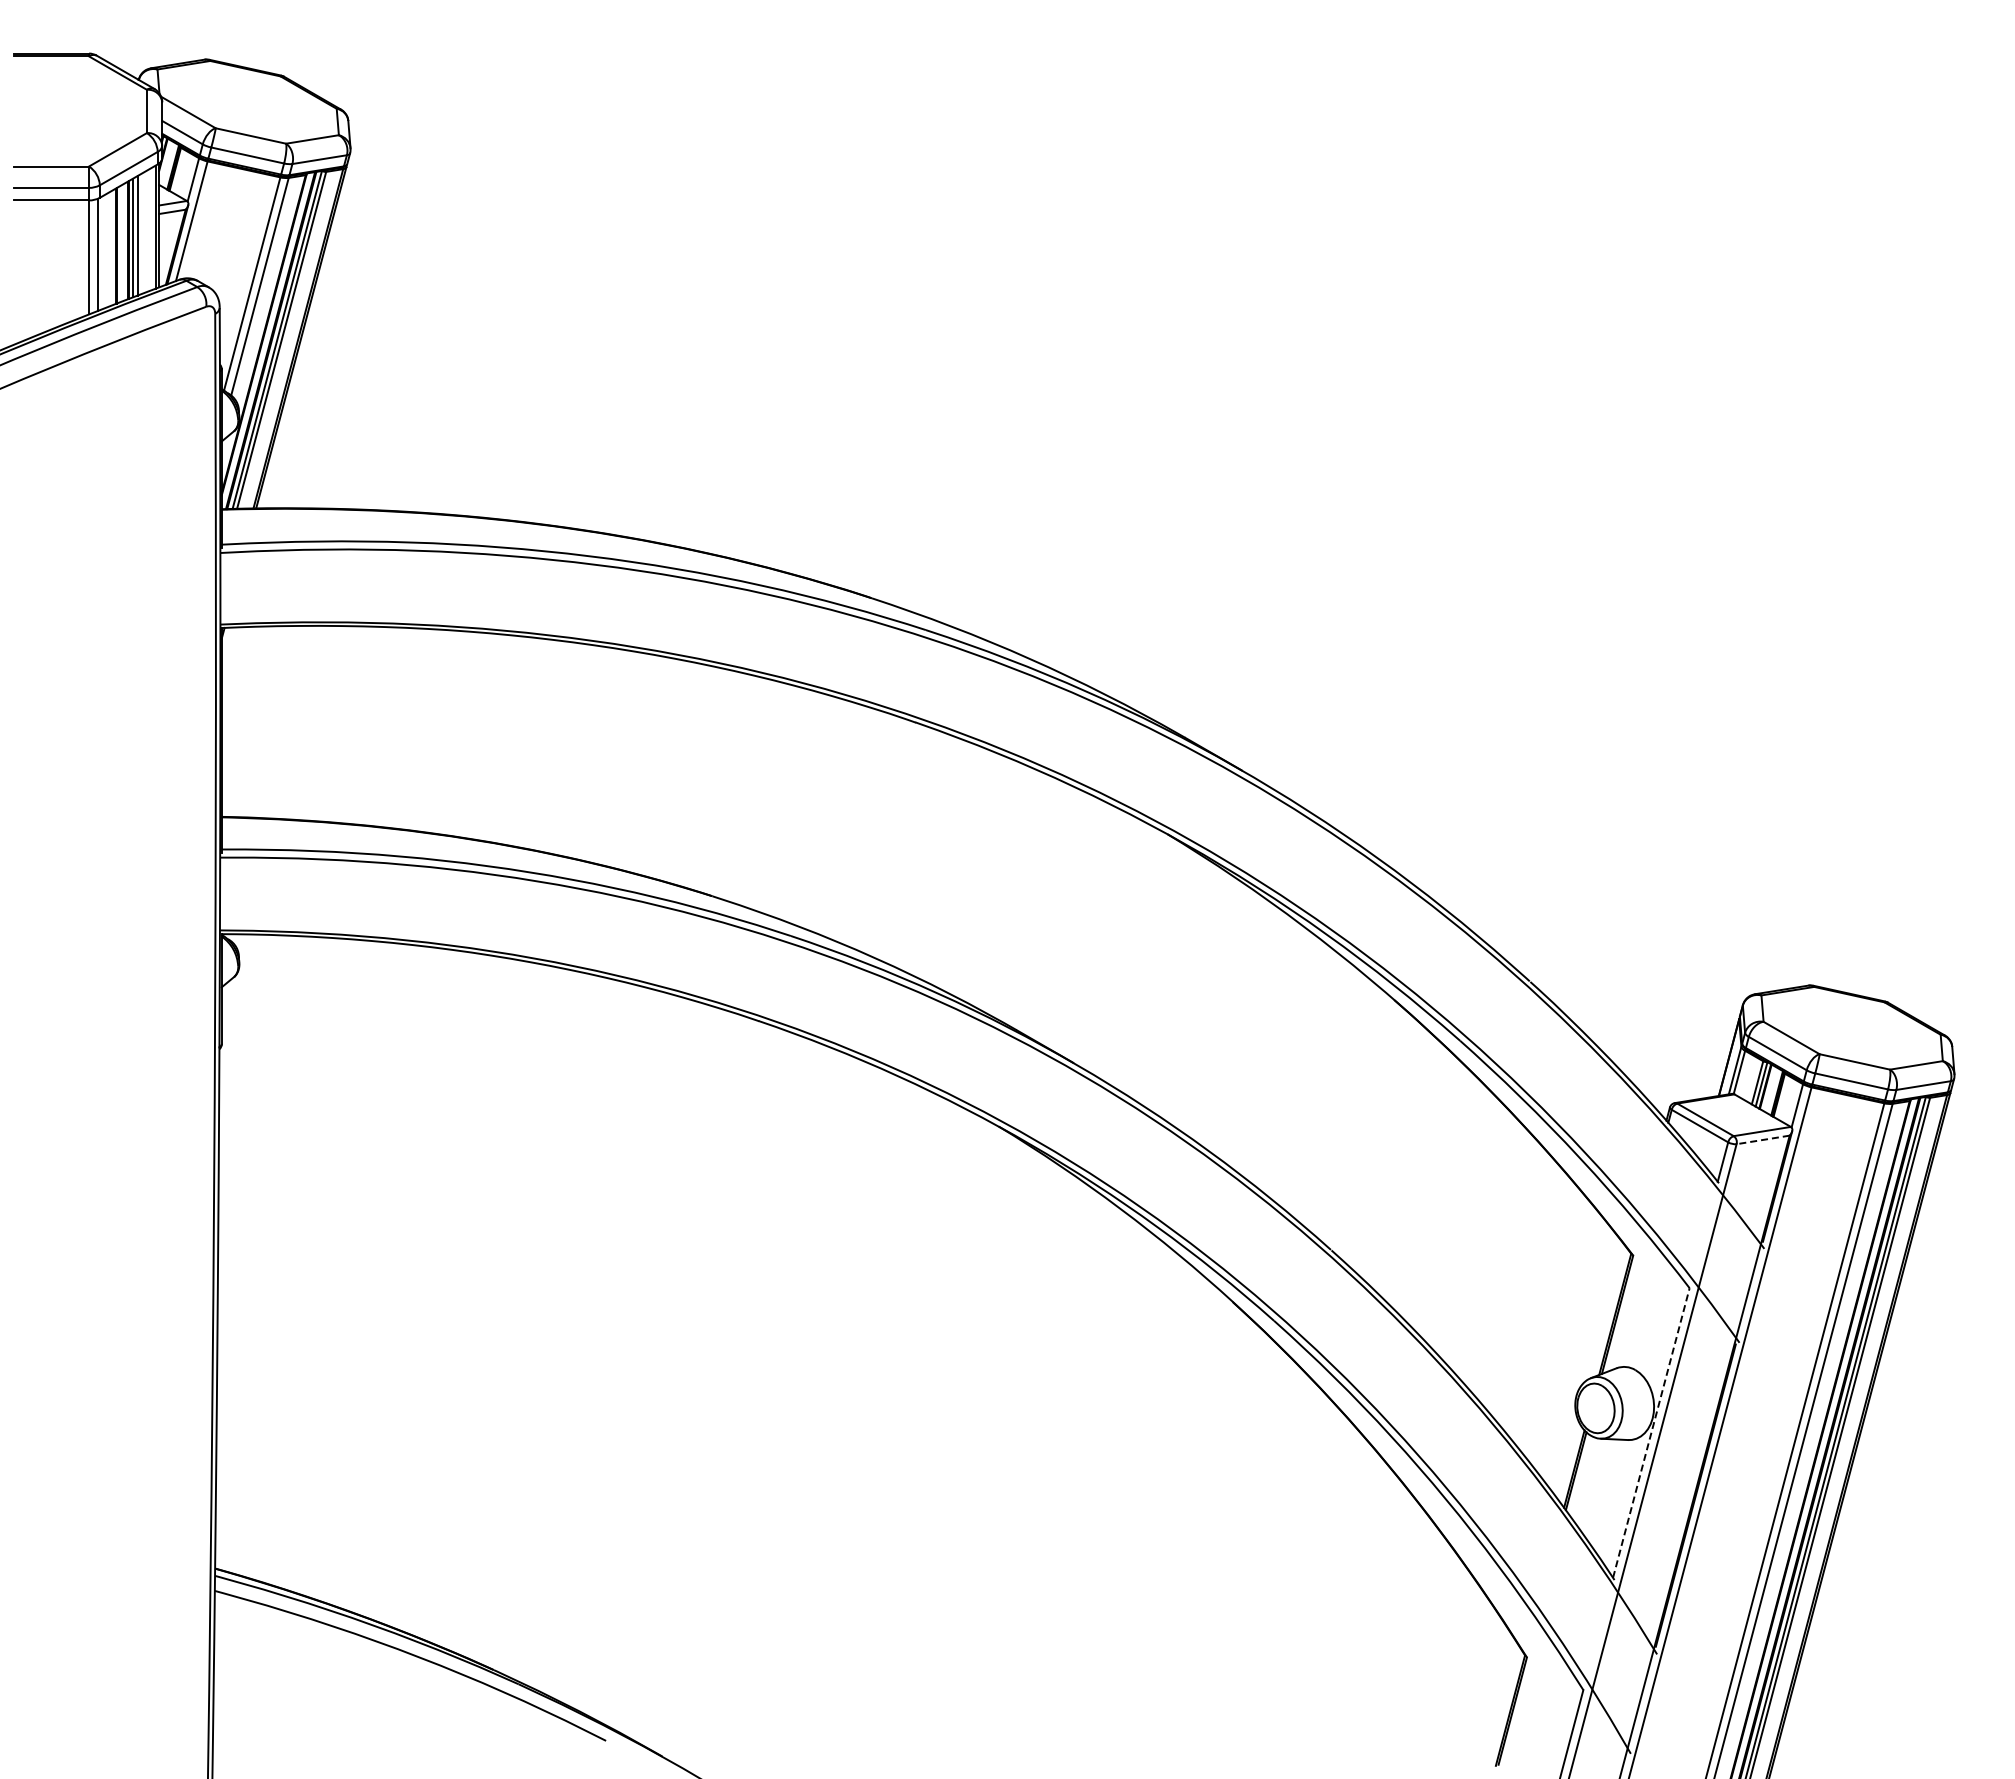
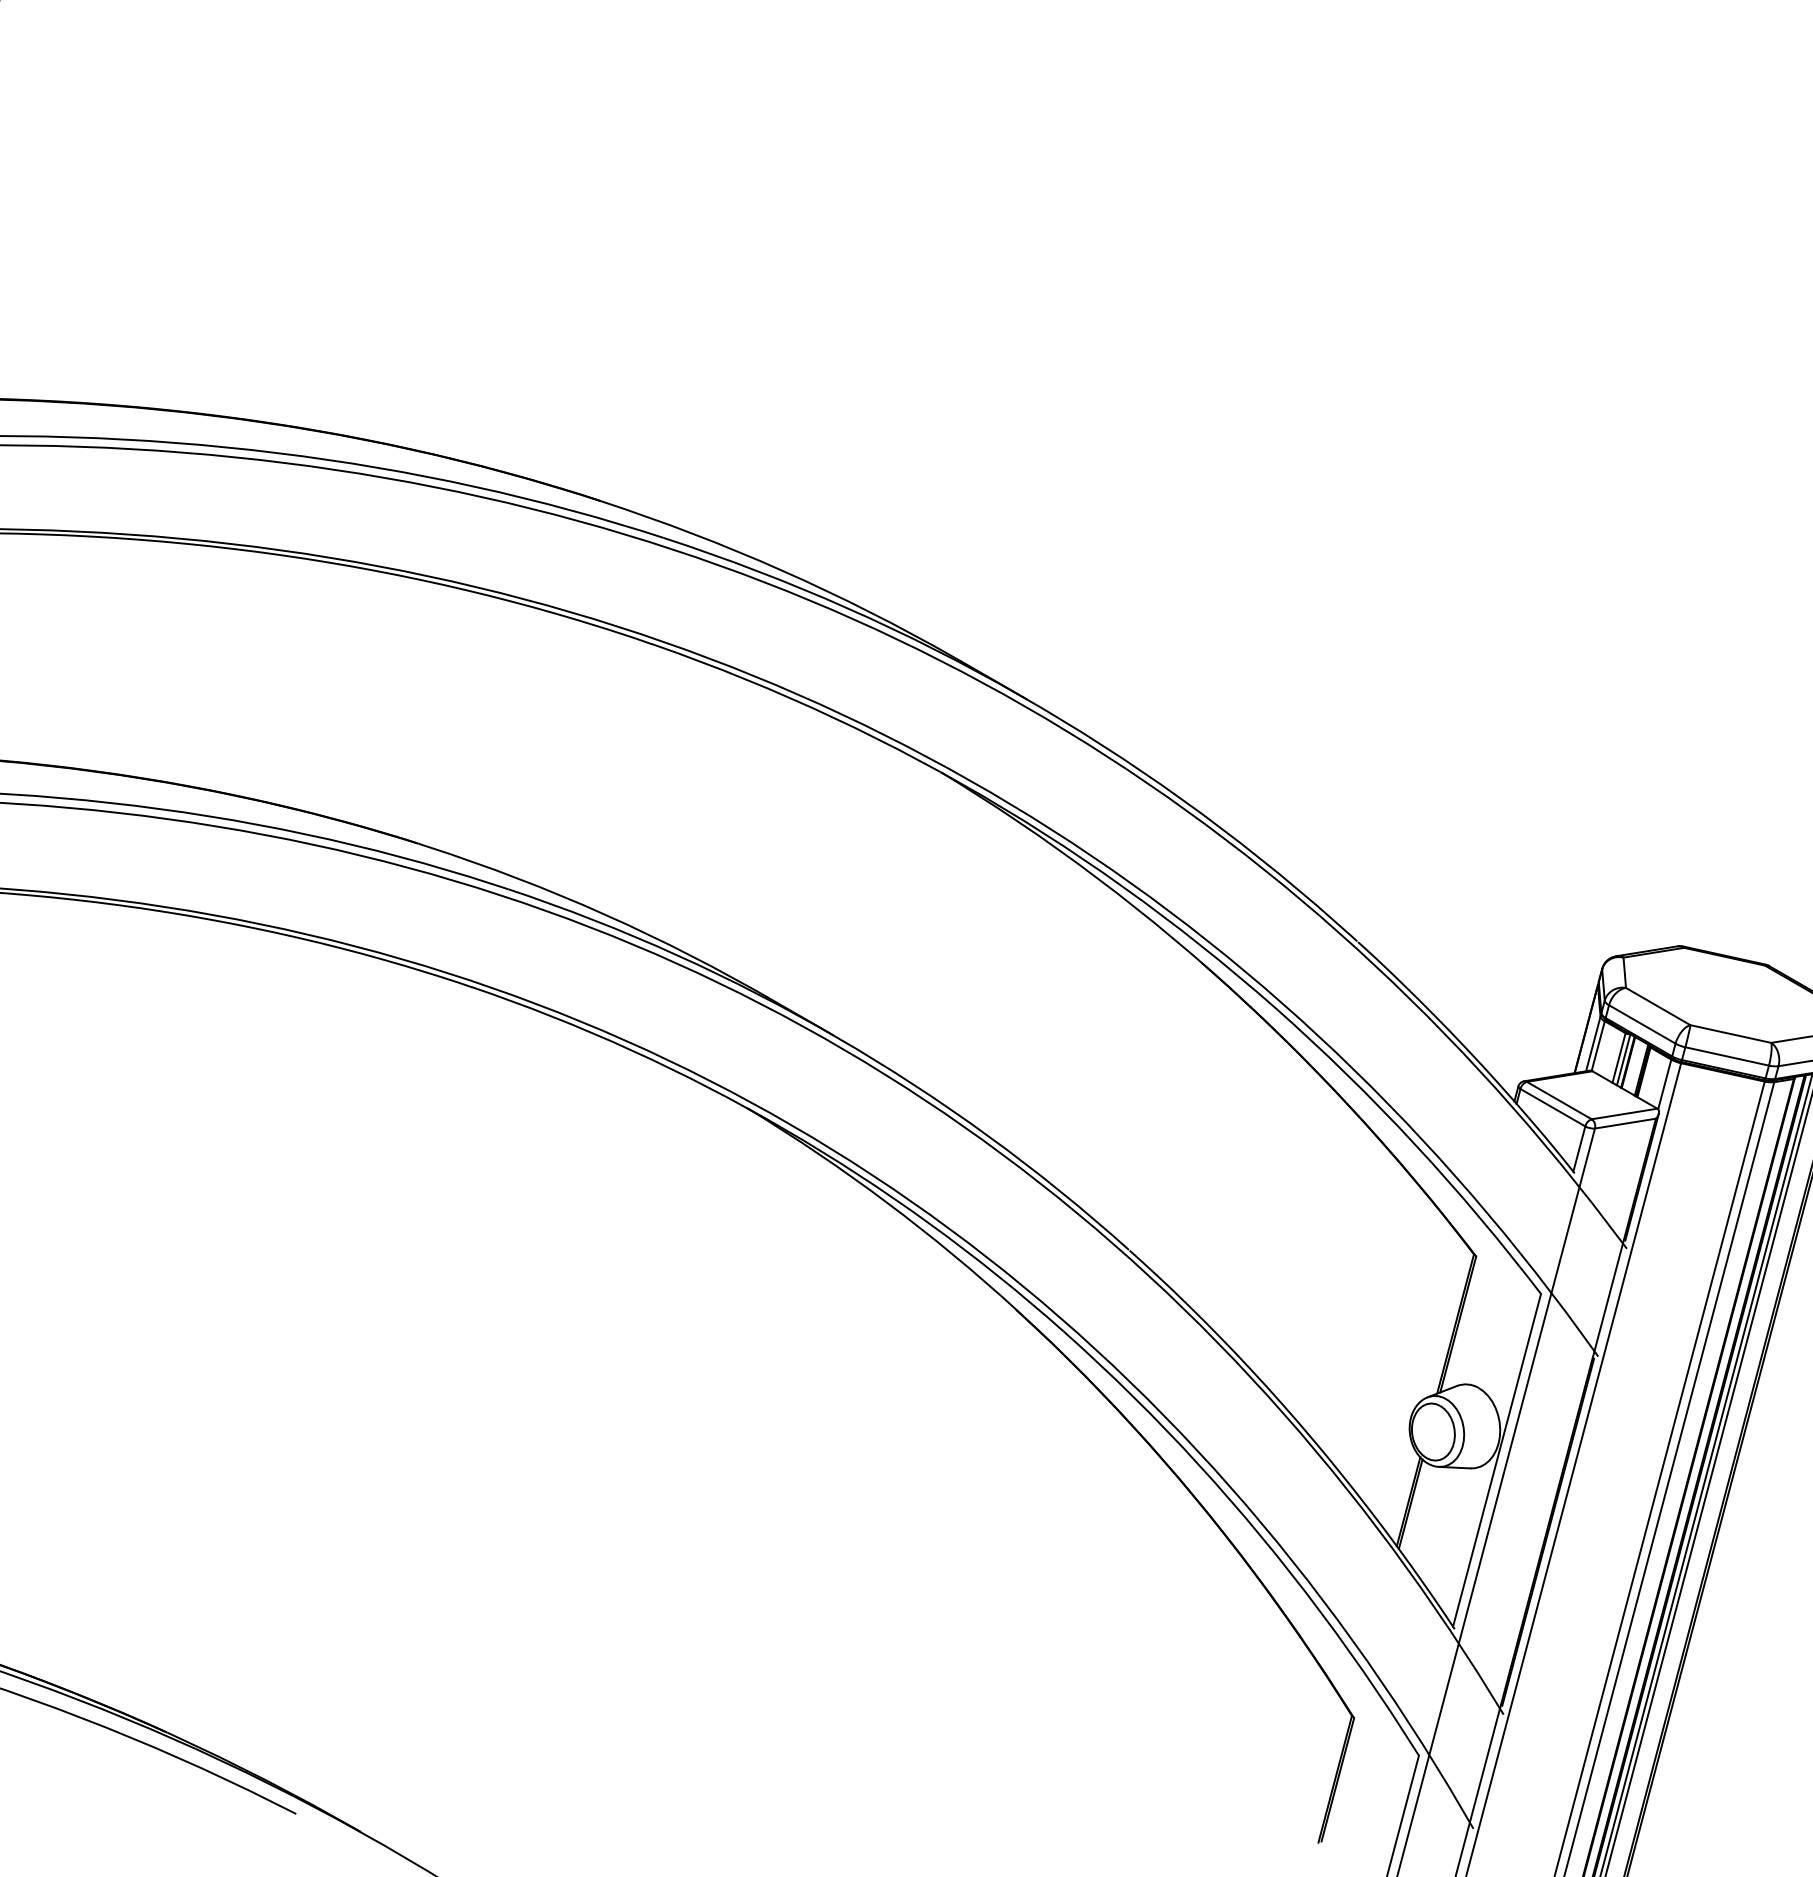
line: (1763, 1139) -> (1625, 1123), dashed -> solid
line: (1651, 1433) -> (1497, 1460), dashed -> solid

